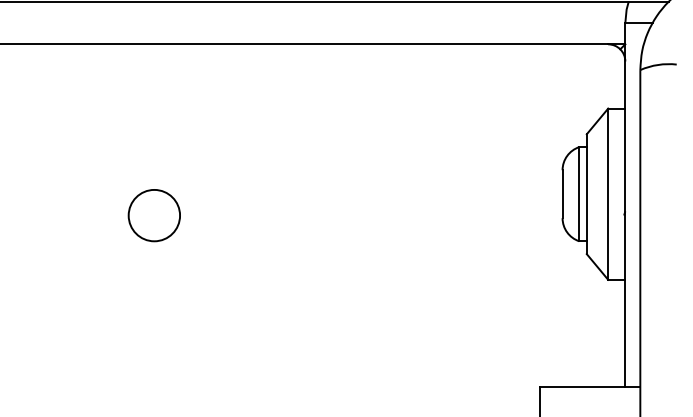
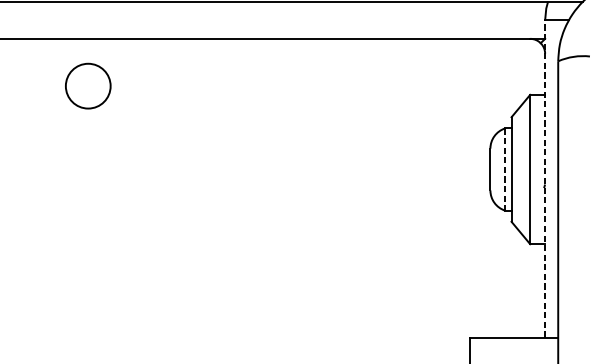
line: (579, 194) -> (505, 169), solid -> dashed
line: (625, 204) -> (545, 178), solid -> dashed
circle: (153, 215) -> (87, 86), moved

